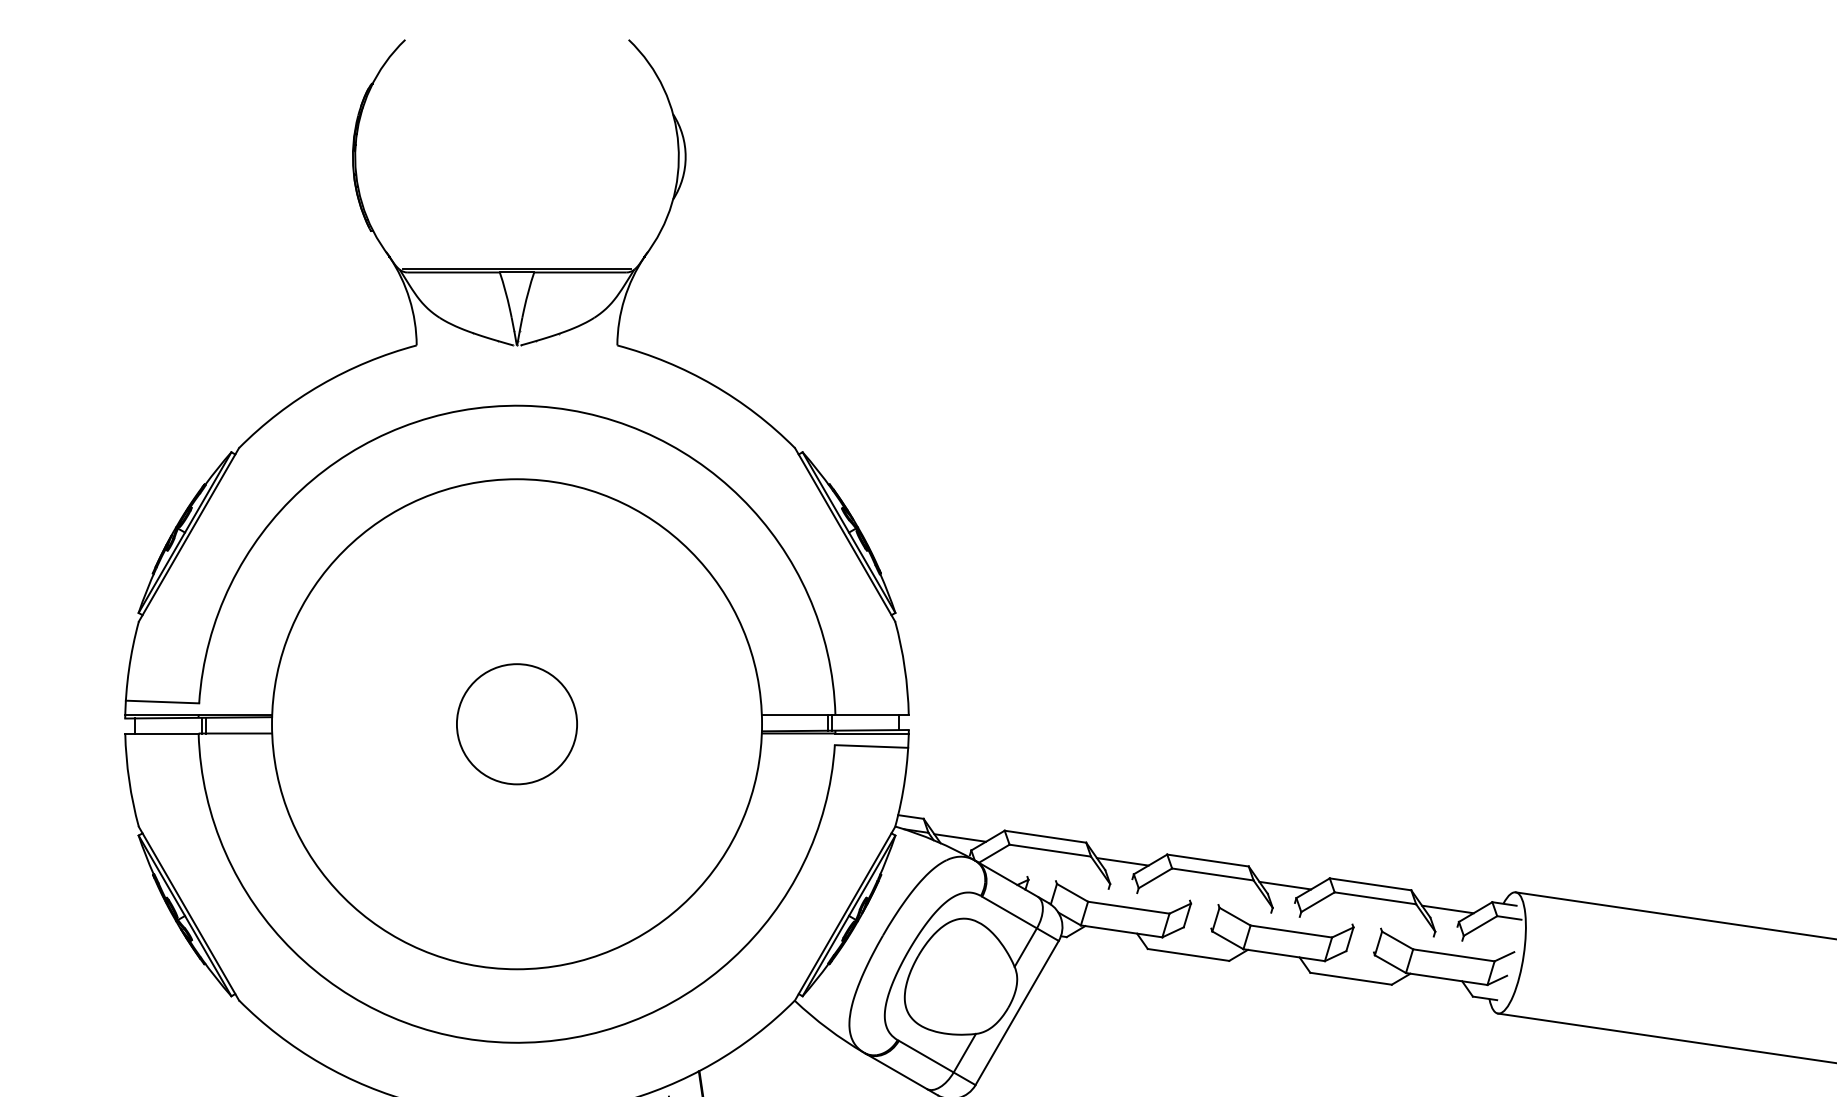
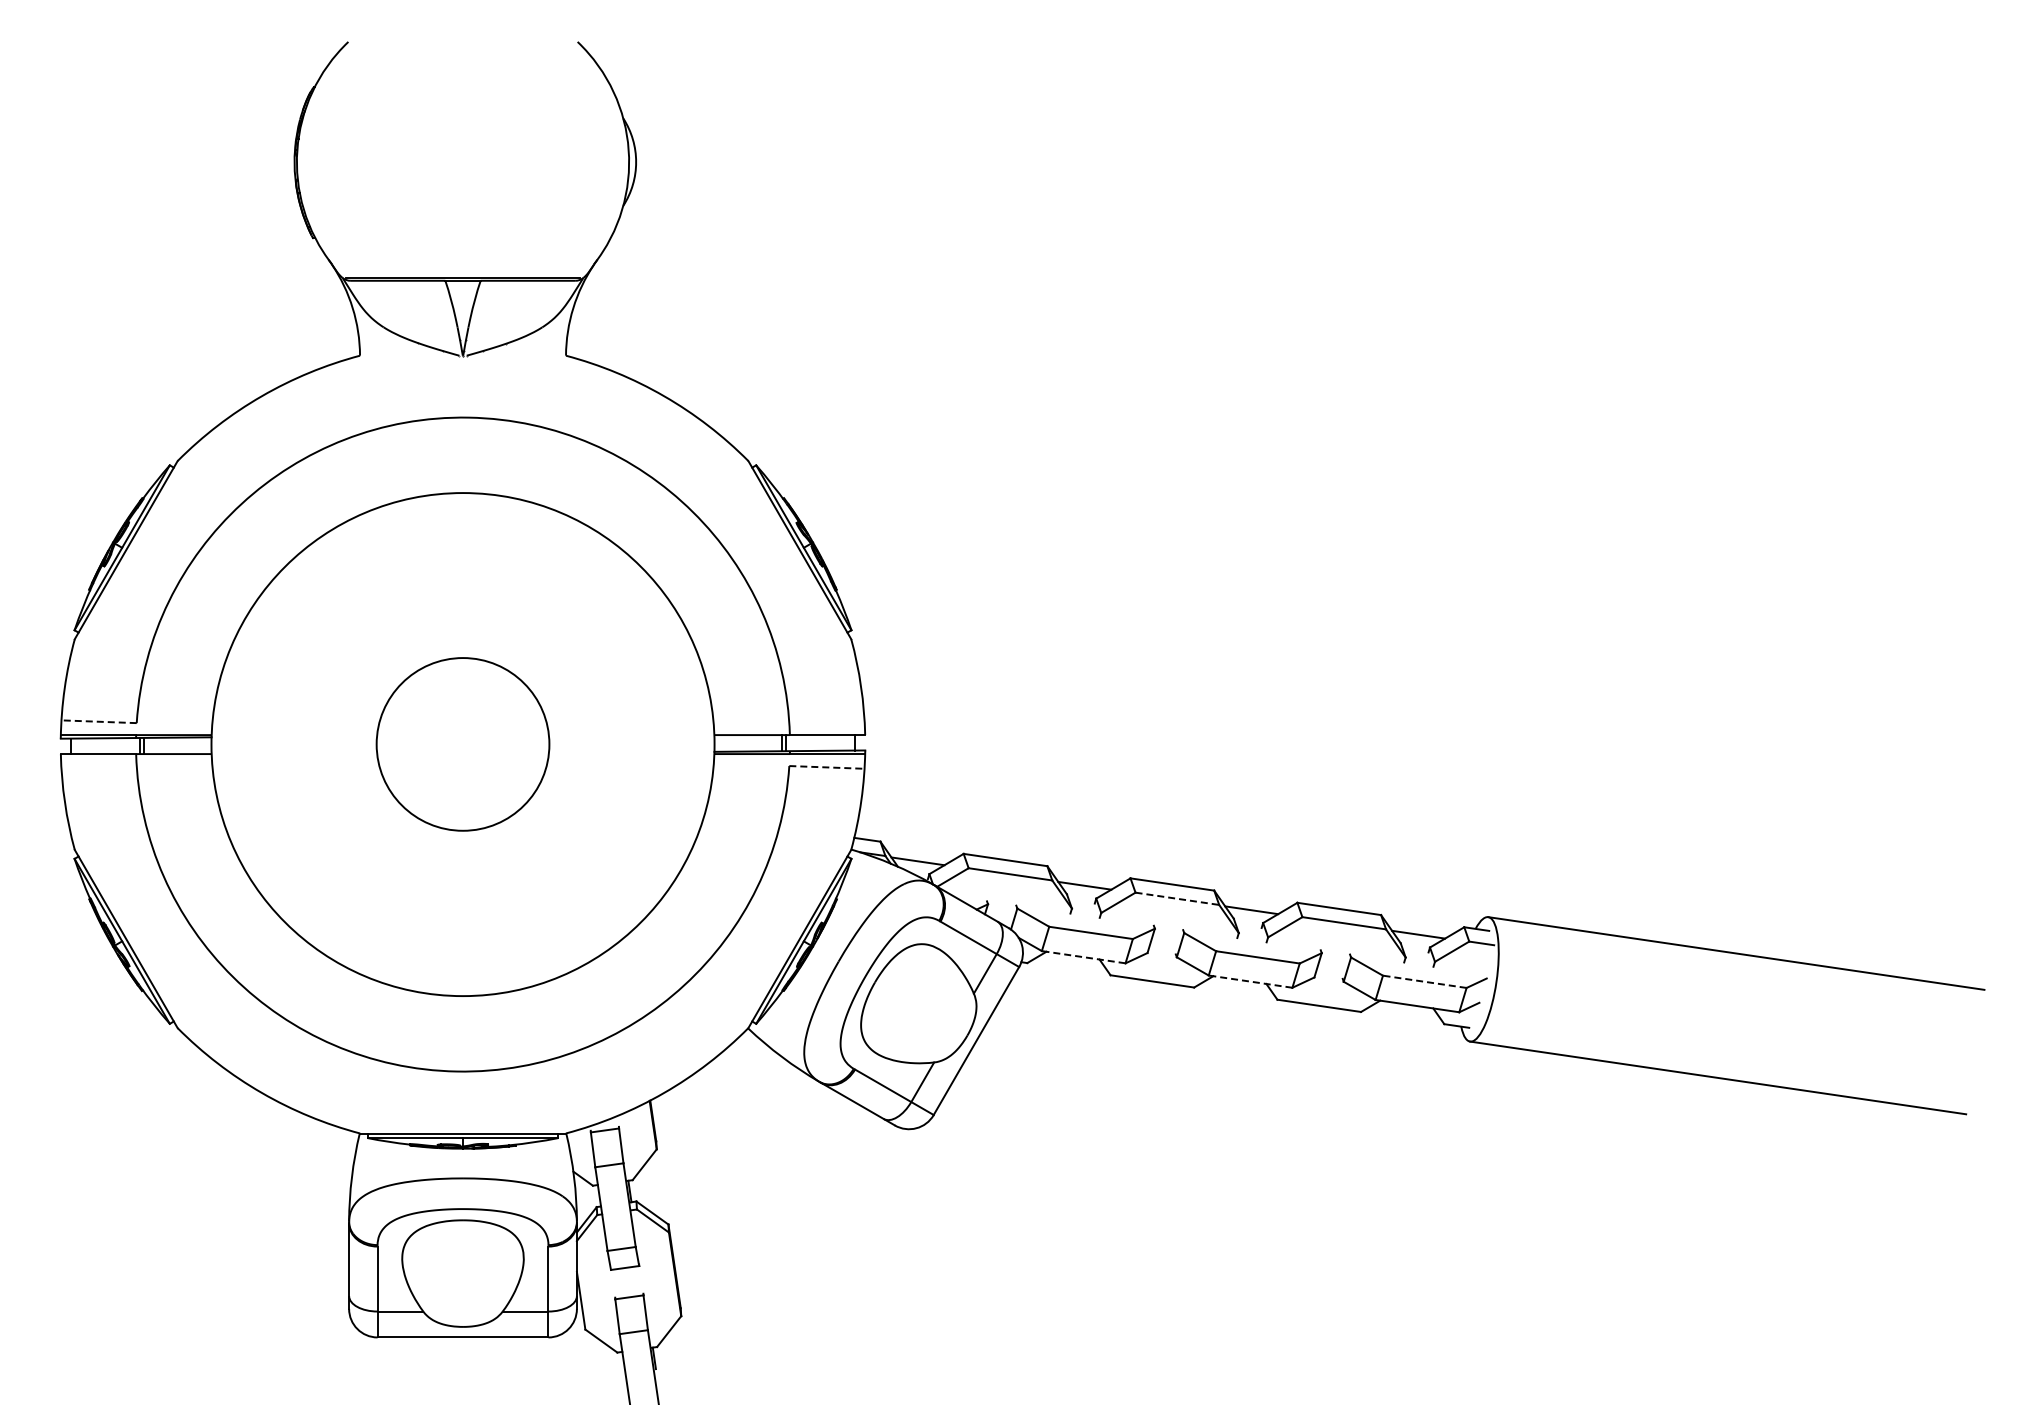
line: (162, 701) -> (99, 721), solid -> dashed
circle: (516, 724) -> (462, 744), size x1.4
line: (871, 746) -> (826, 767), solid -> dashed
line: (1212, 874) -> (1177, 898), solid -> dashed
line: (1121, 931) -> (1083, 957), solid -> dashed
line: (1284, 955) -> (1250, 981), solid -> dashed
line: (1453, 955) -> (1424, 981), solid -> dashed

